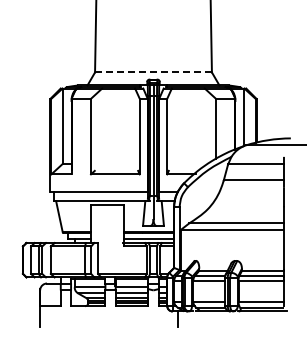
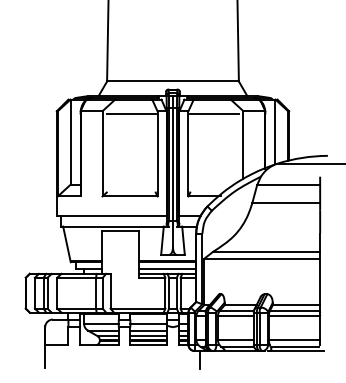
line: (153, 72) -> (173, 81), dashed -> solid
line: (116, 100) -> (131, 113), added
line: (190, 100) -> (214, 113), added

